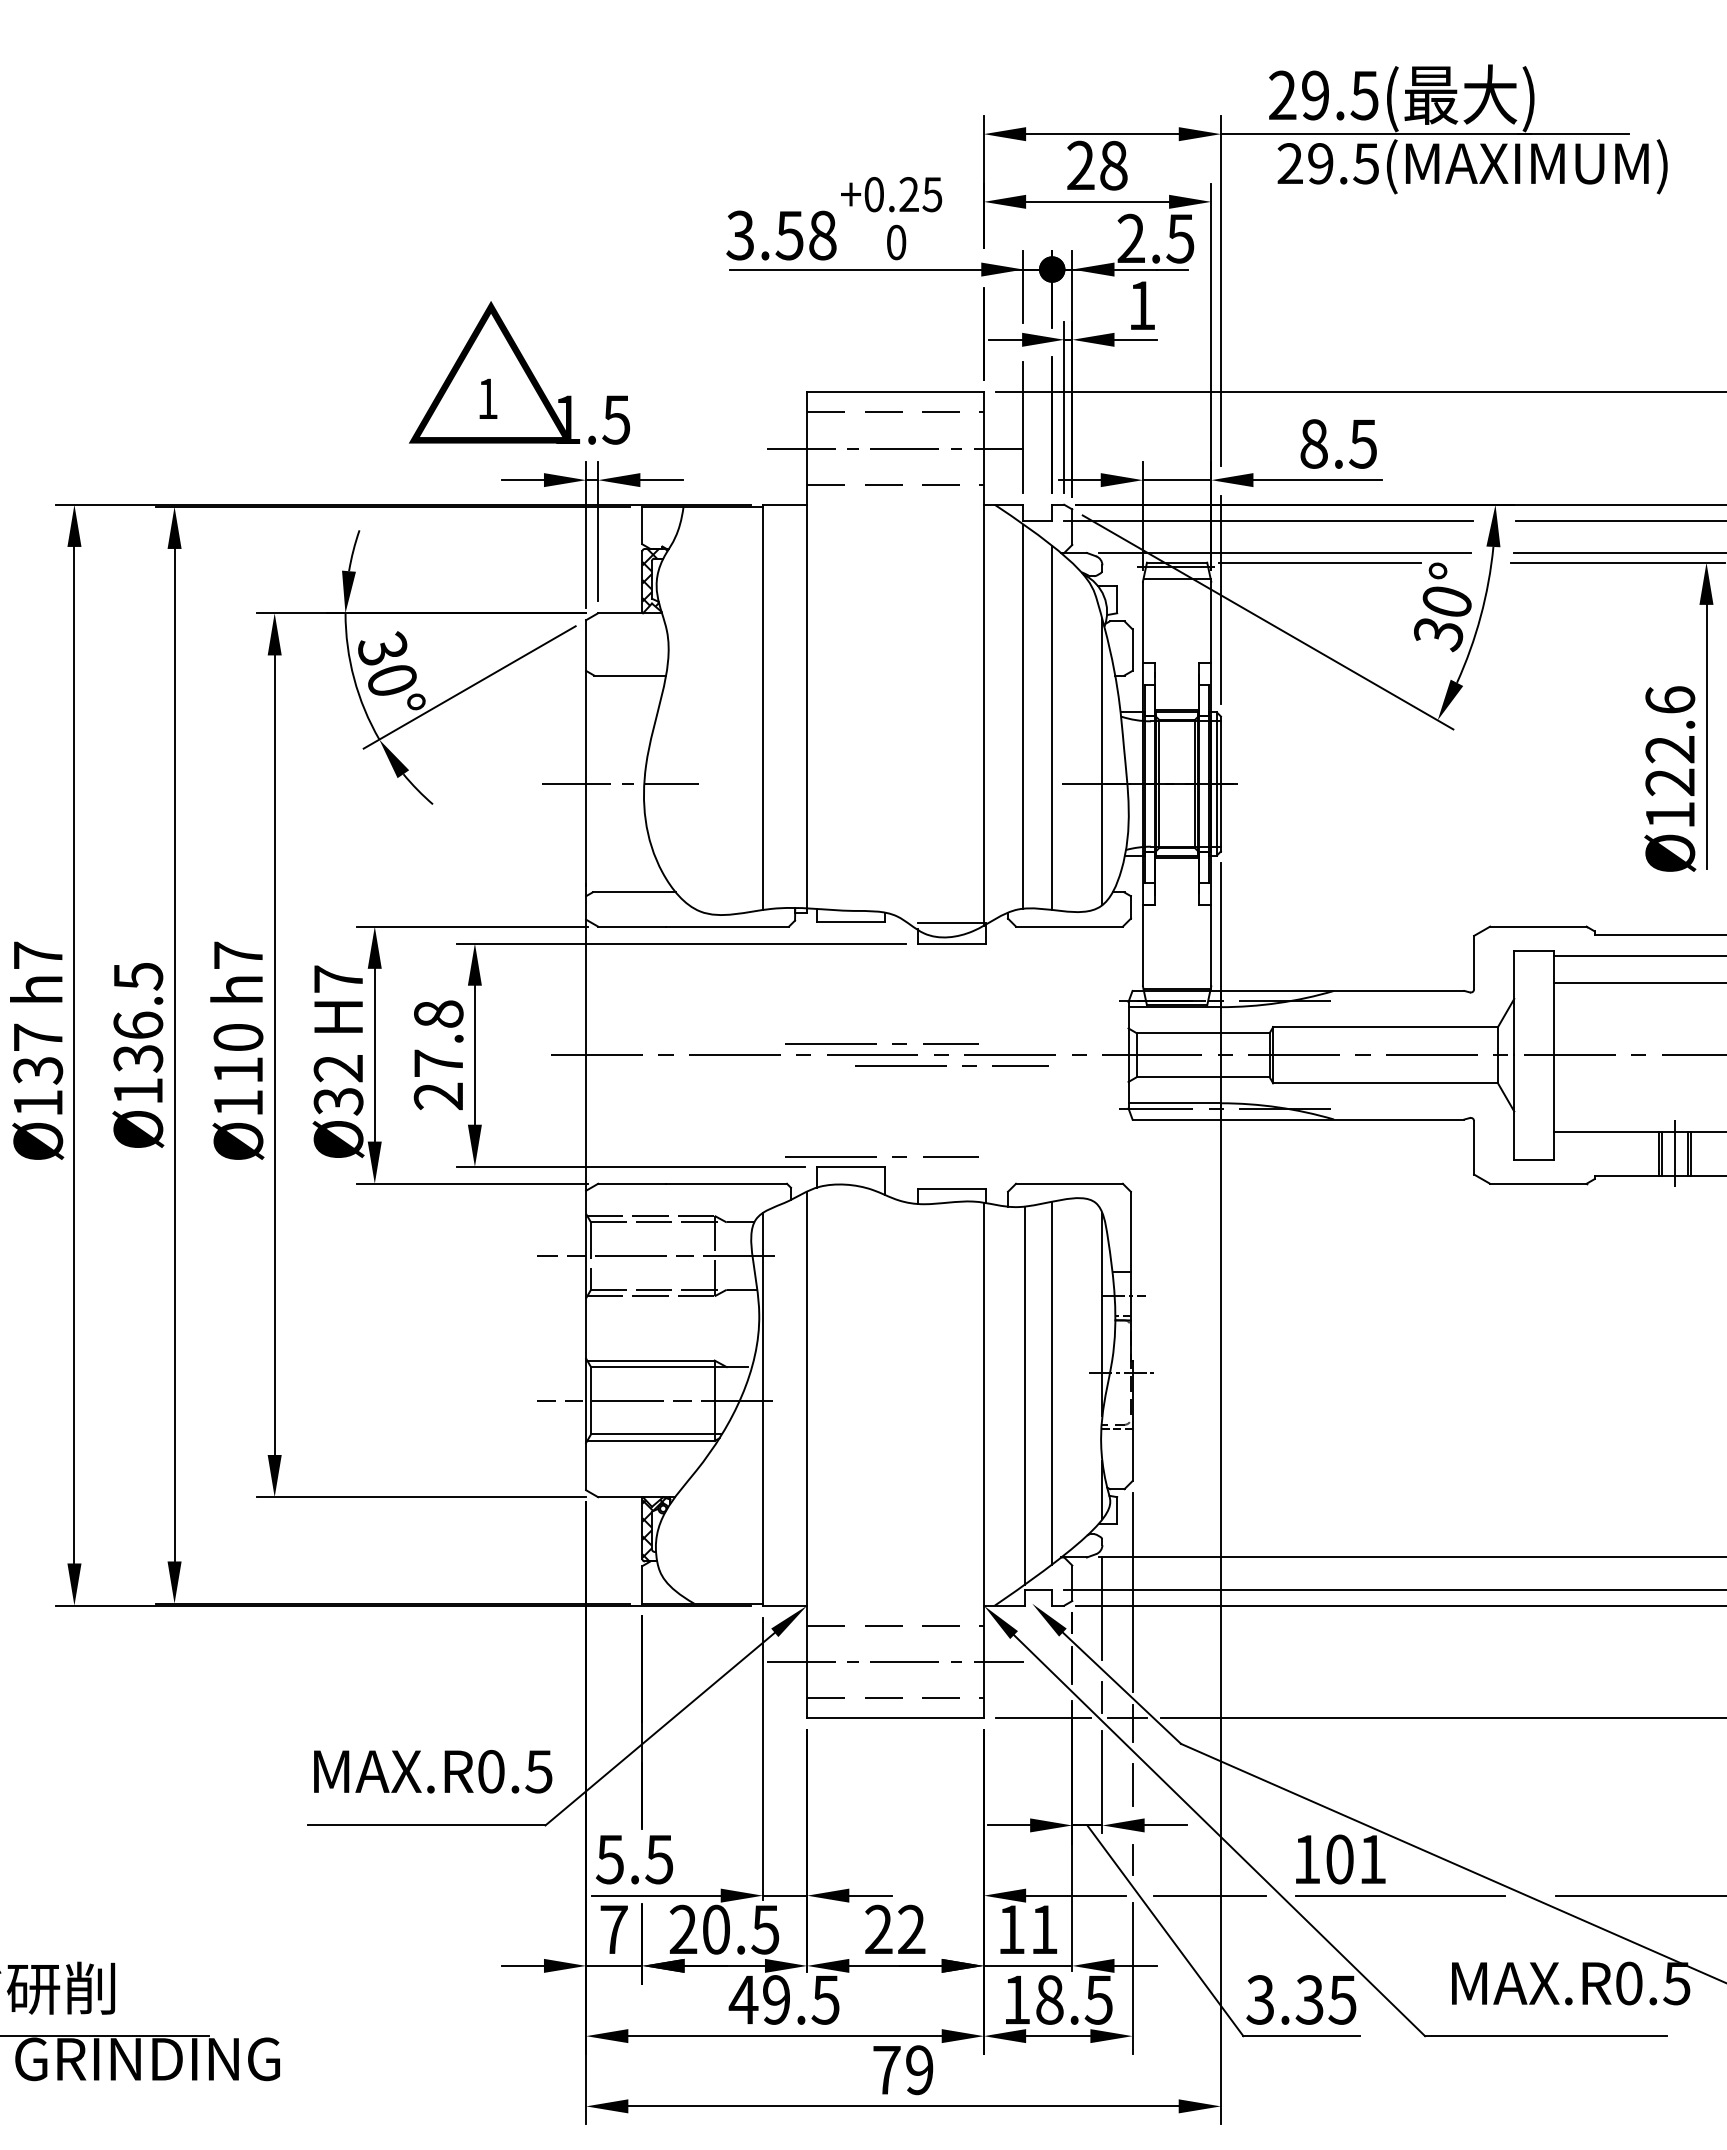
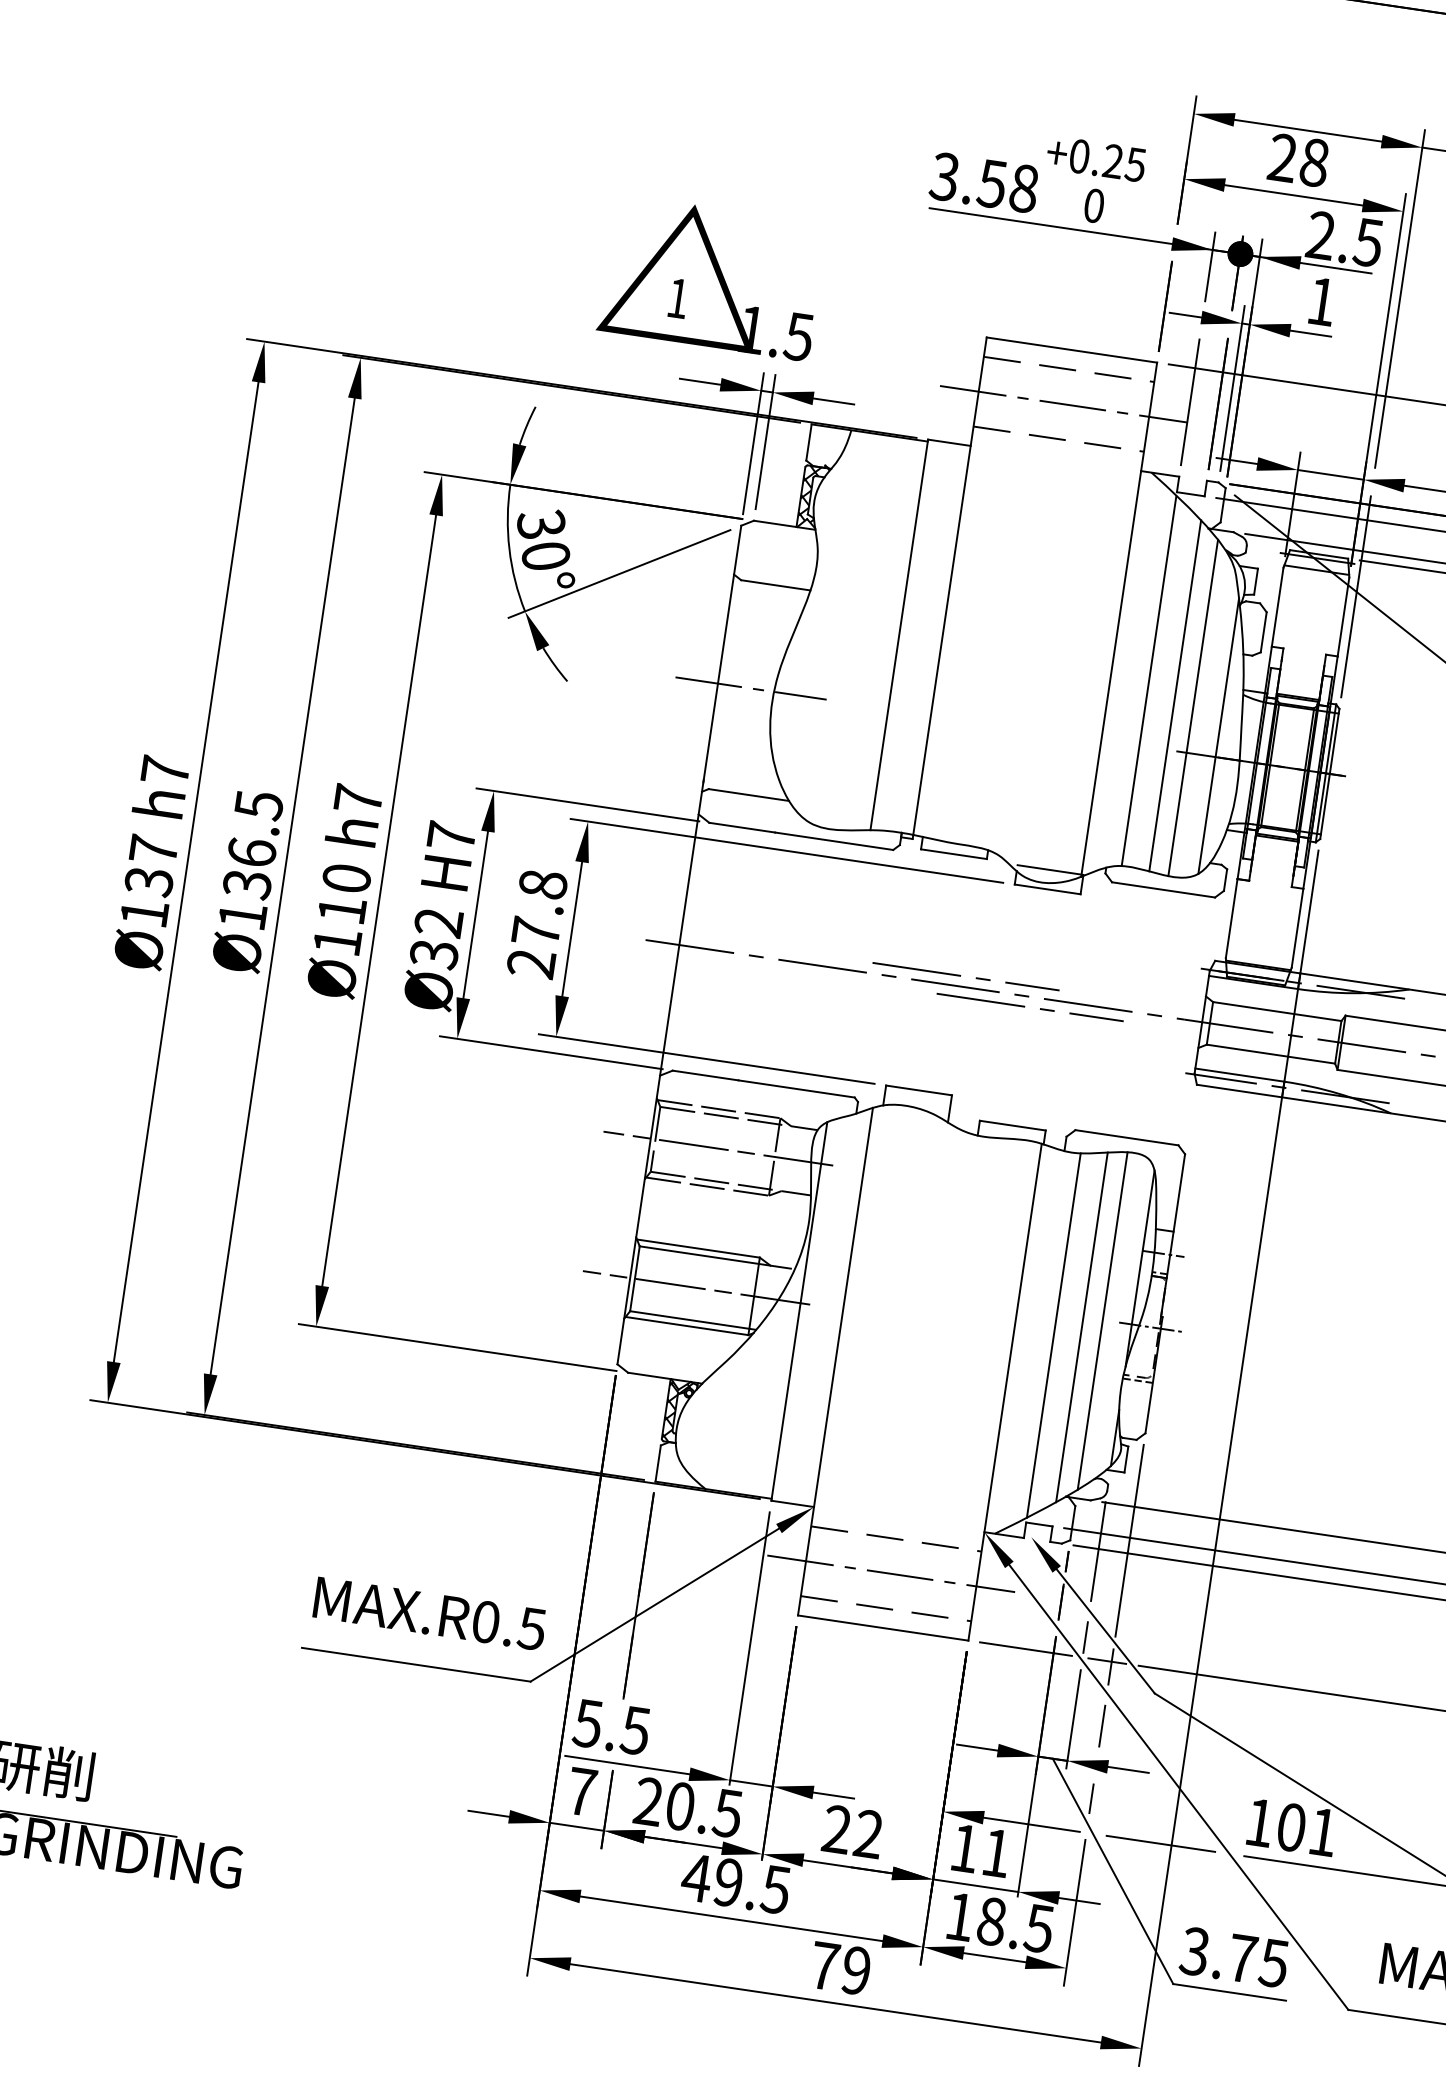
line: (1072, 736) -> (1193, 707), added
line: (876, 1156) -> (944, 1083), removed
line: (1072, 1373) -> (1102, 1321), added
text: (1309, 1999) -> (1242, 1958), 3.35 -> 3.75

